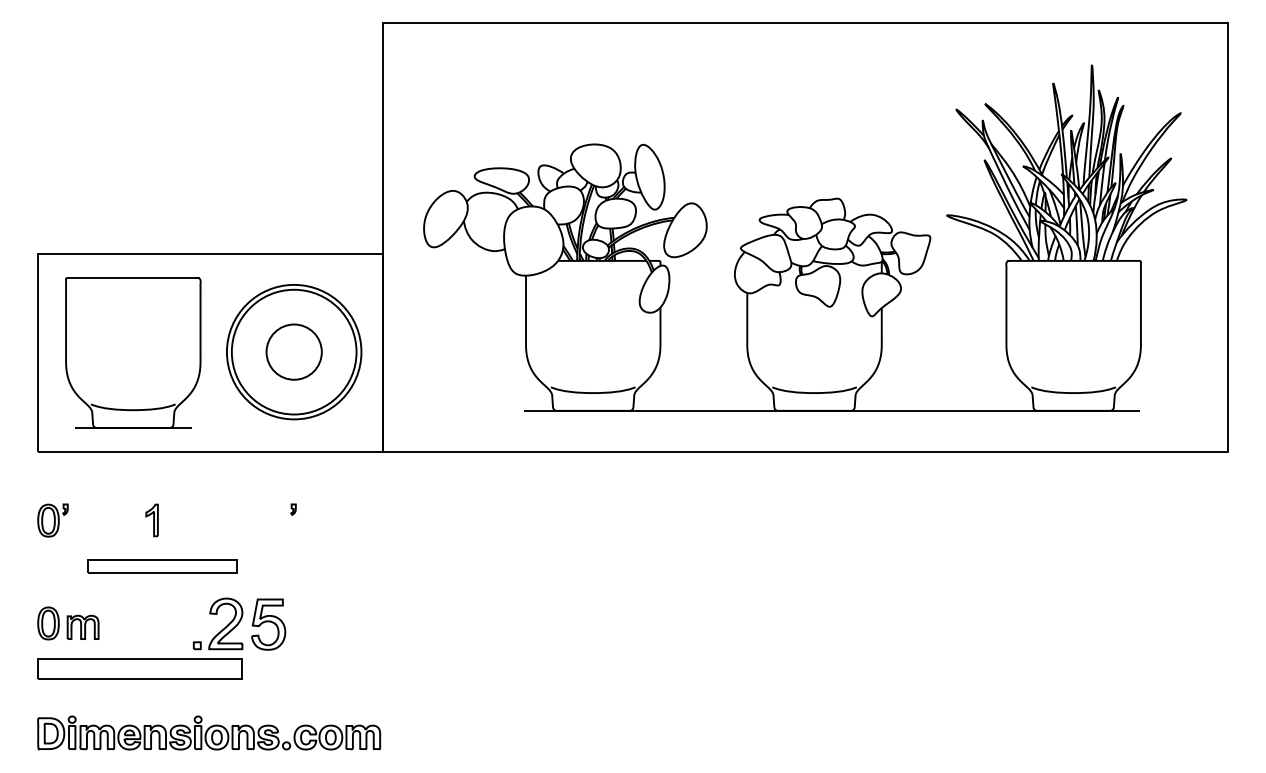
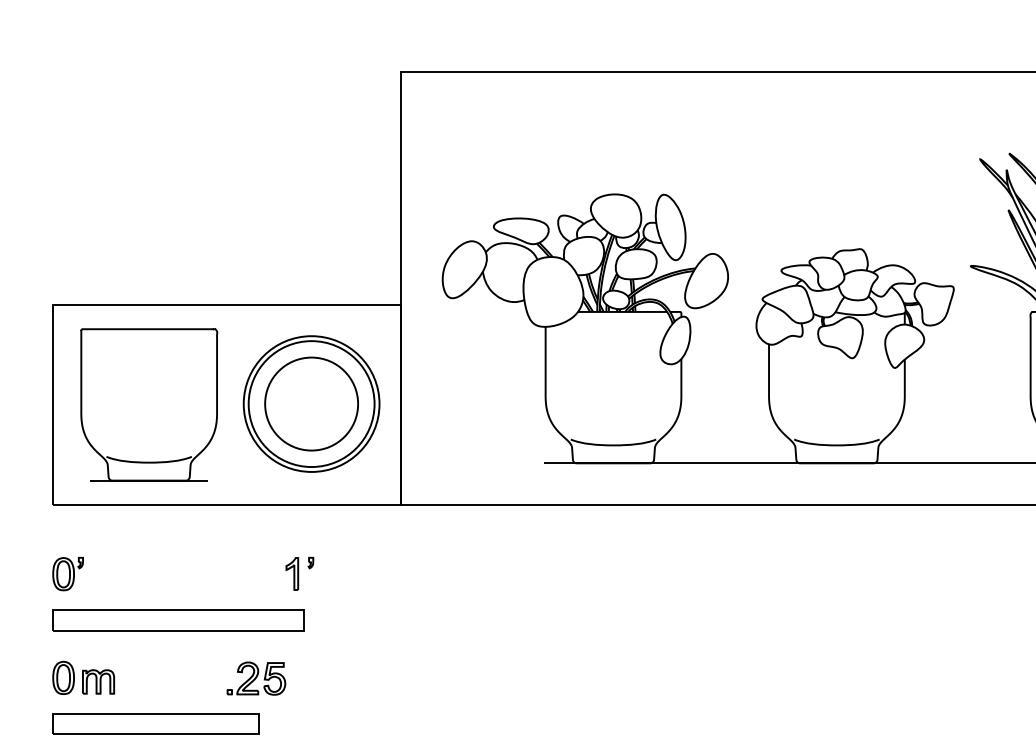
circle: (294, 352) -> (311, 404), size x1.67
part: (151, 520) -> (291, 574), moved
part: (162, 566) -> (178, 620), size x1.67
part: (239, 623) -> (256, 678), size x0.62

